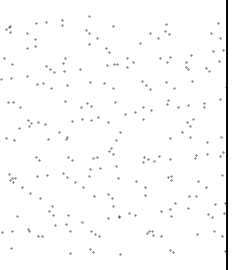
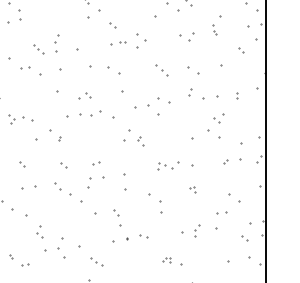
part: (188, 62) -> (216, 25), moved
part: (111, 151) -> (140, 141), moved
part: (173, 210) -> (197, 231), size x0.62

